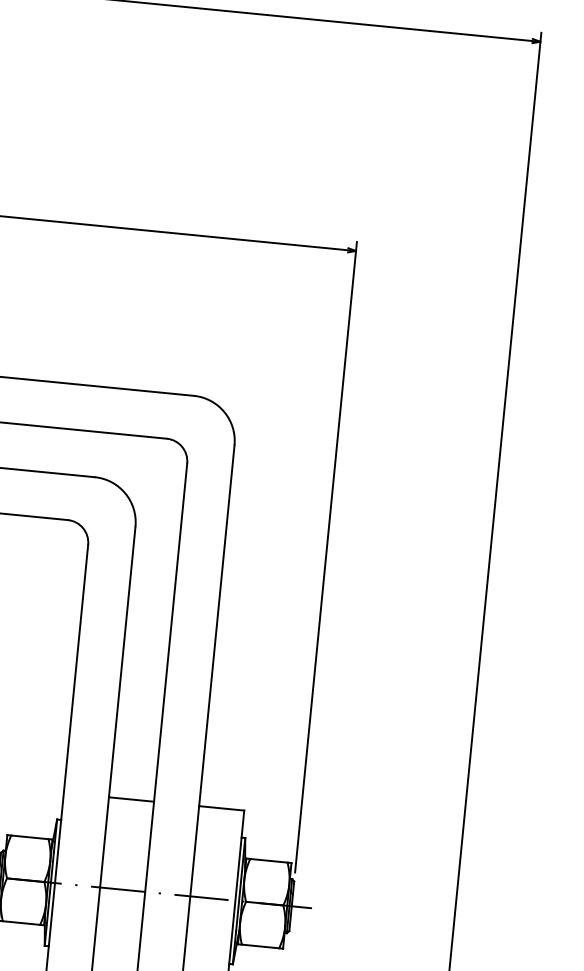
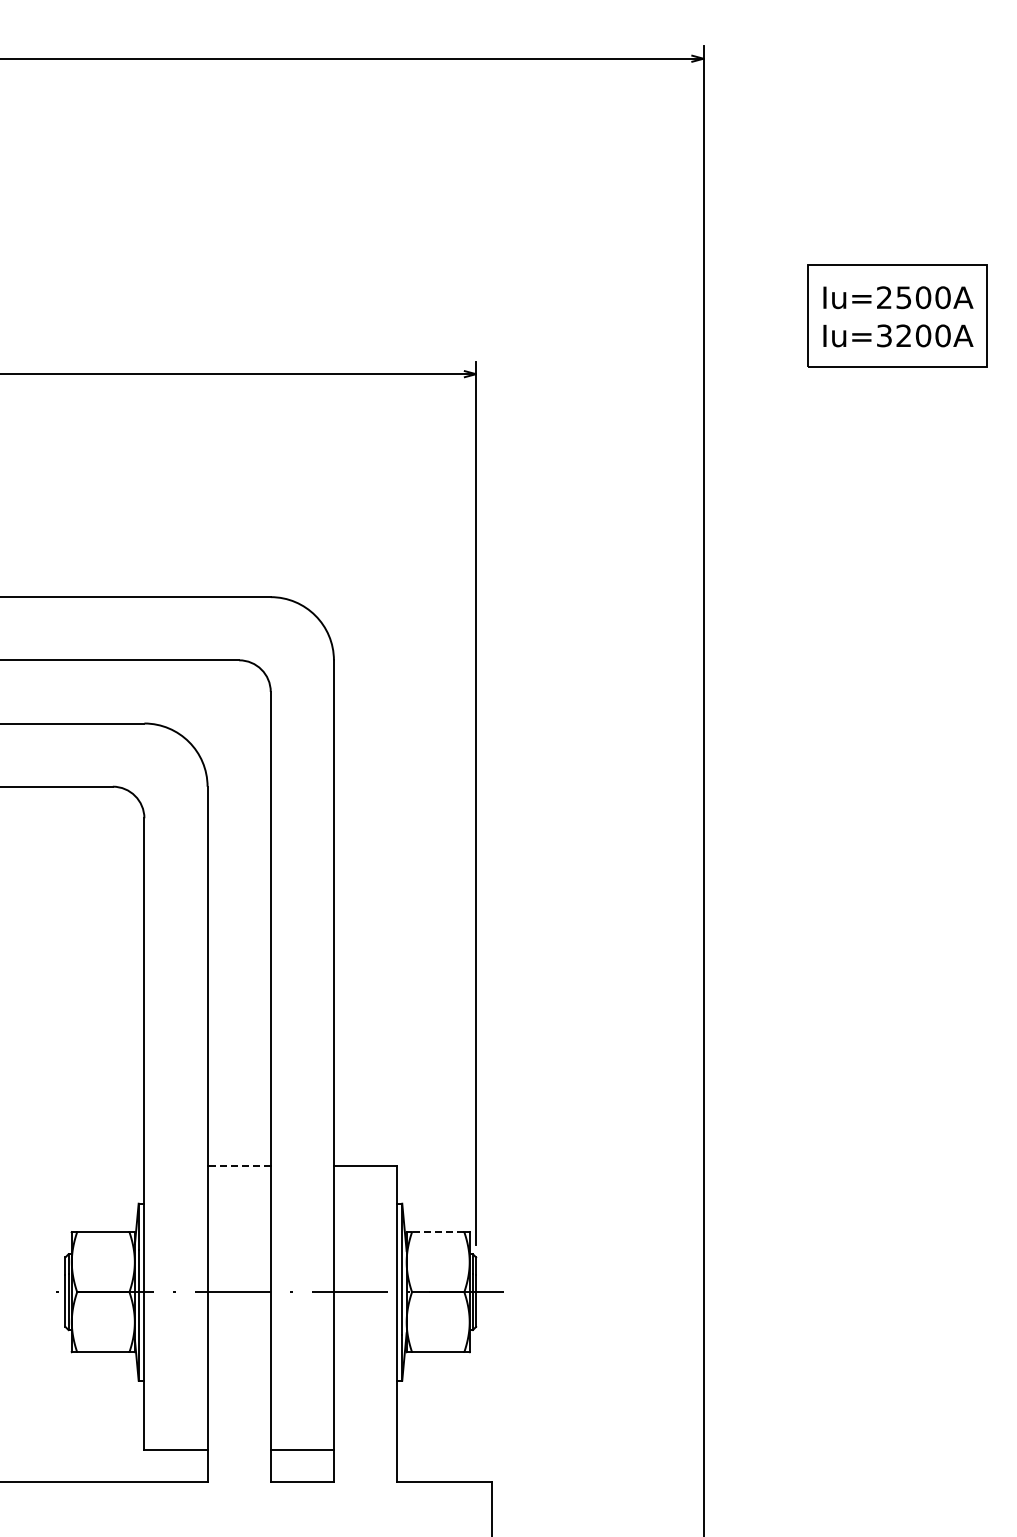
line: (131, 799) -> (239, 1165), solid -> dashed
line: (268, 861) -> (437, 1232), solid -> dashed

